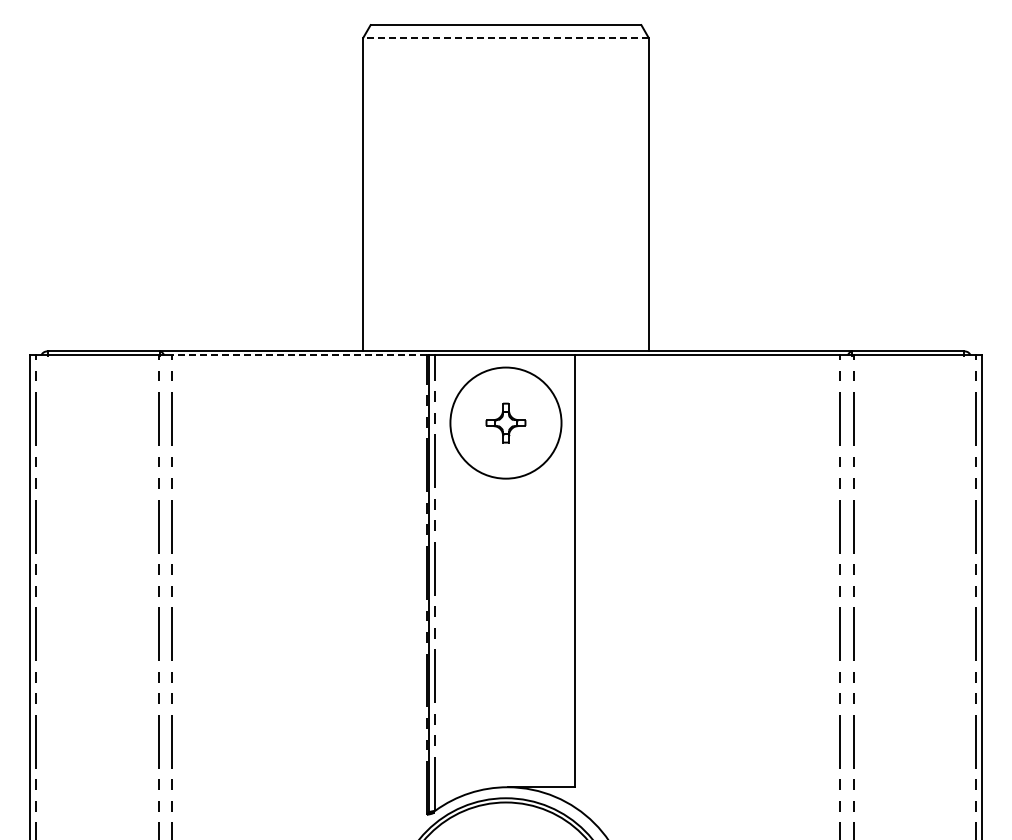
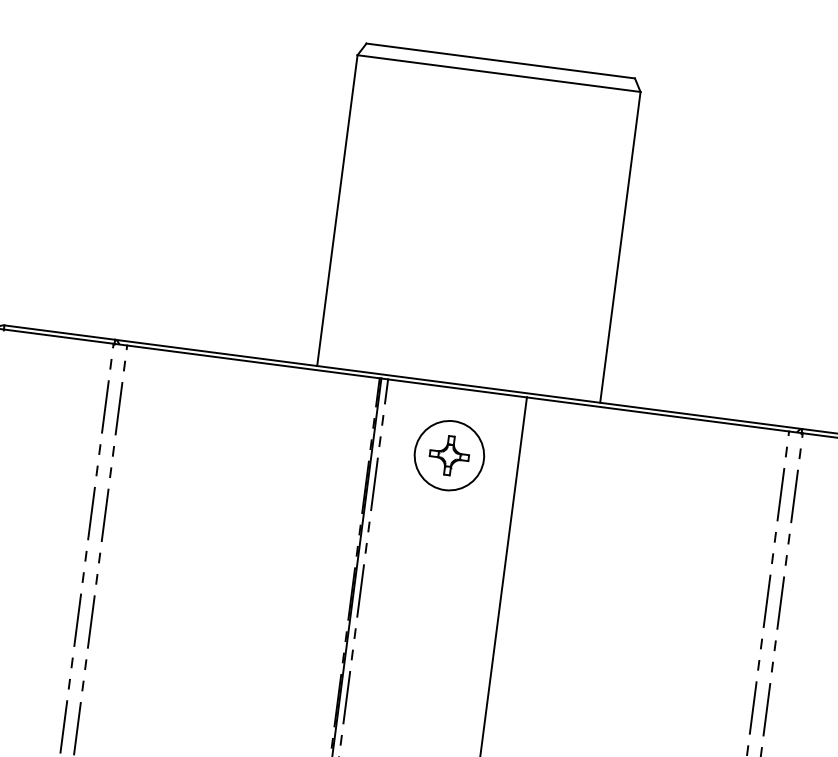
line: (505, 37) -> (498, 73), dashed -> solid
line: (299, 355) -> (253, 362), dashed -> solid
circle: (505, 422) -> (449, 455), size x0.62

